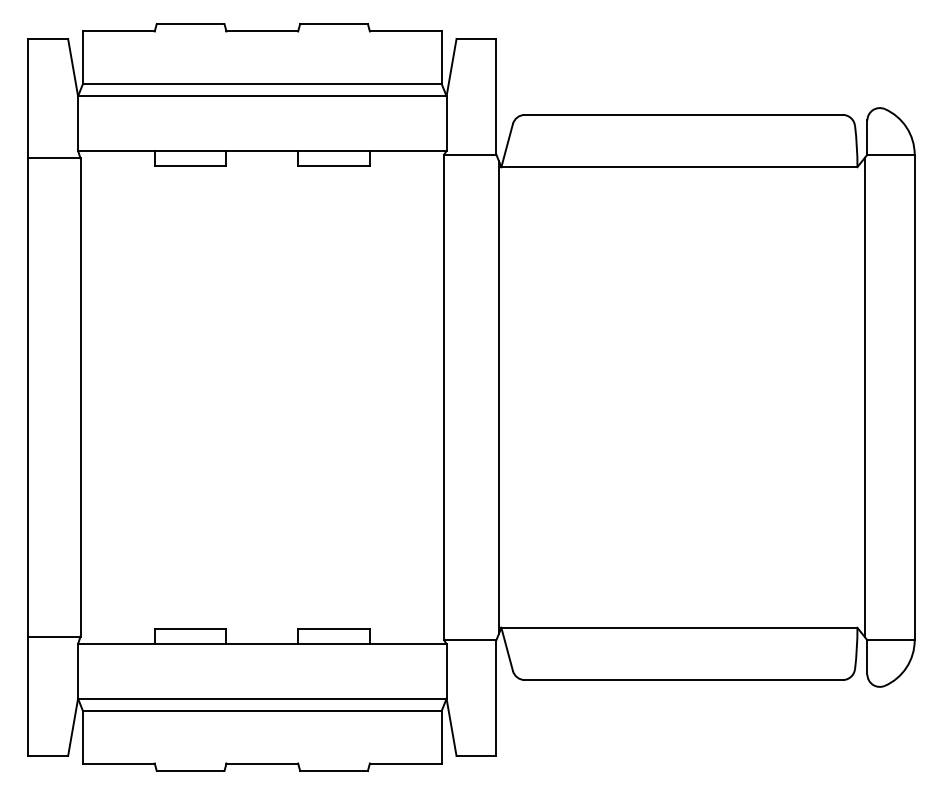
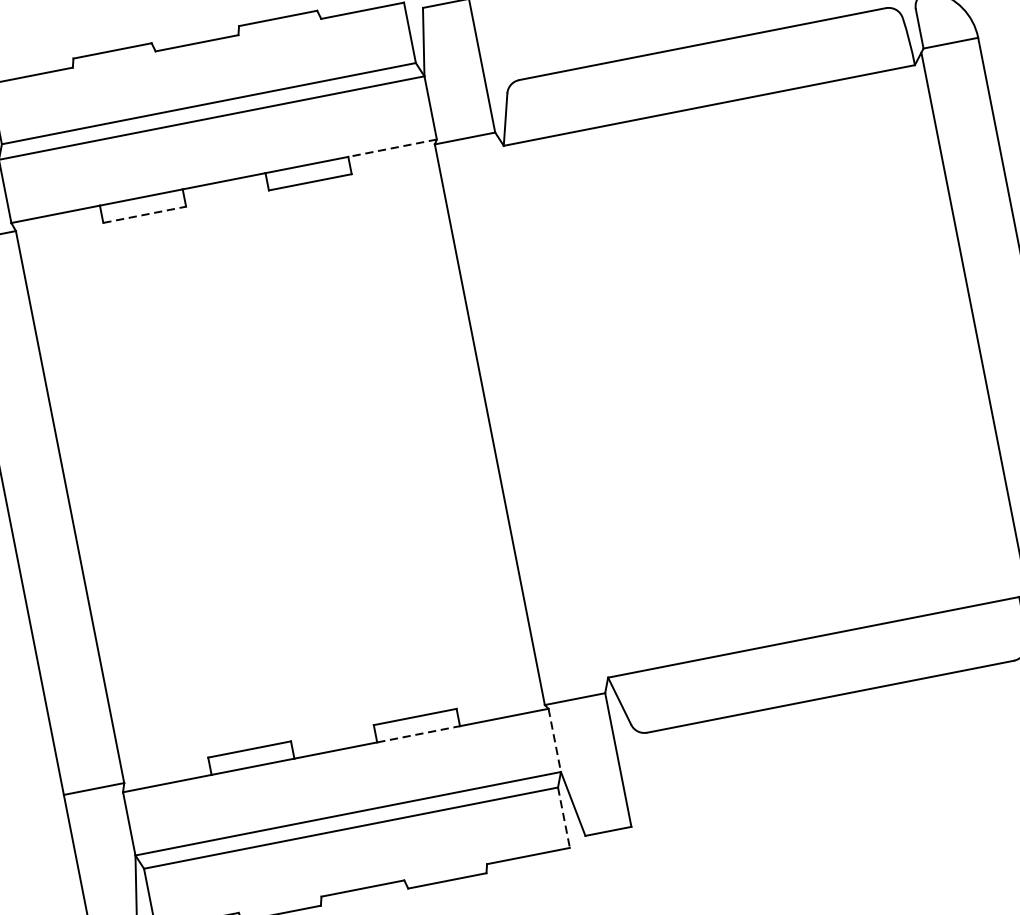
line: (407, 150) -> (391, 147), solid -> dashed
line: (190, 165) -> (144, 214), solid -> dashed
line: (498, 397) -> (552, 412), removed
line: (334, 644) -> (419, 734), solid -> dashed
line: (446, 671) -> (554, 740), solid -> dashed
line: (441, 737) -> (563, 817), solid -> dashed

